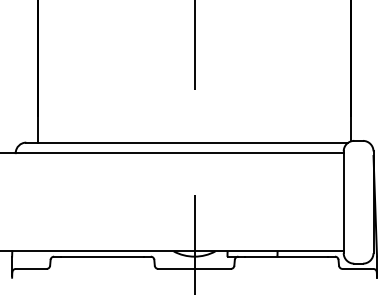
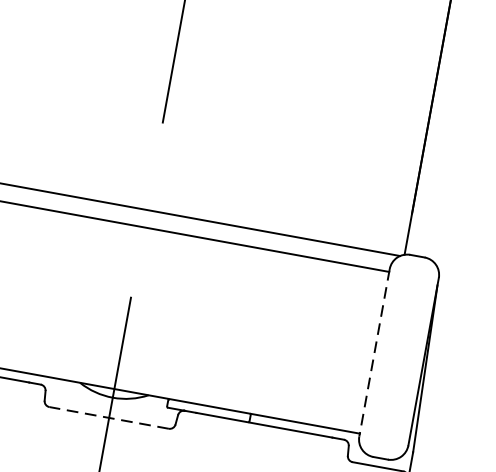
line: (343, 202) -> (374, 353), solid -> dashed
line: (194, 268) -> (109, 417), solid -> dashed

